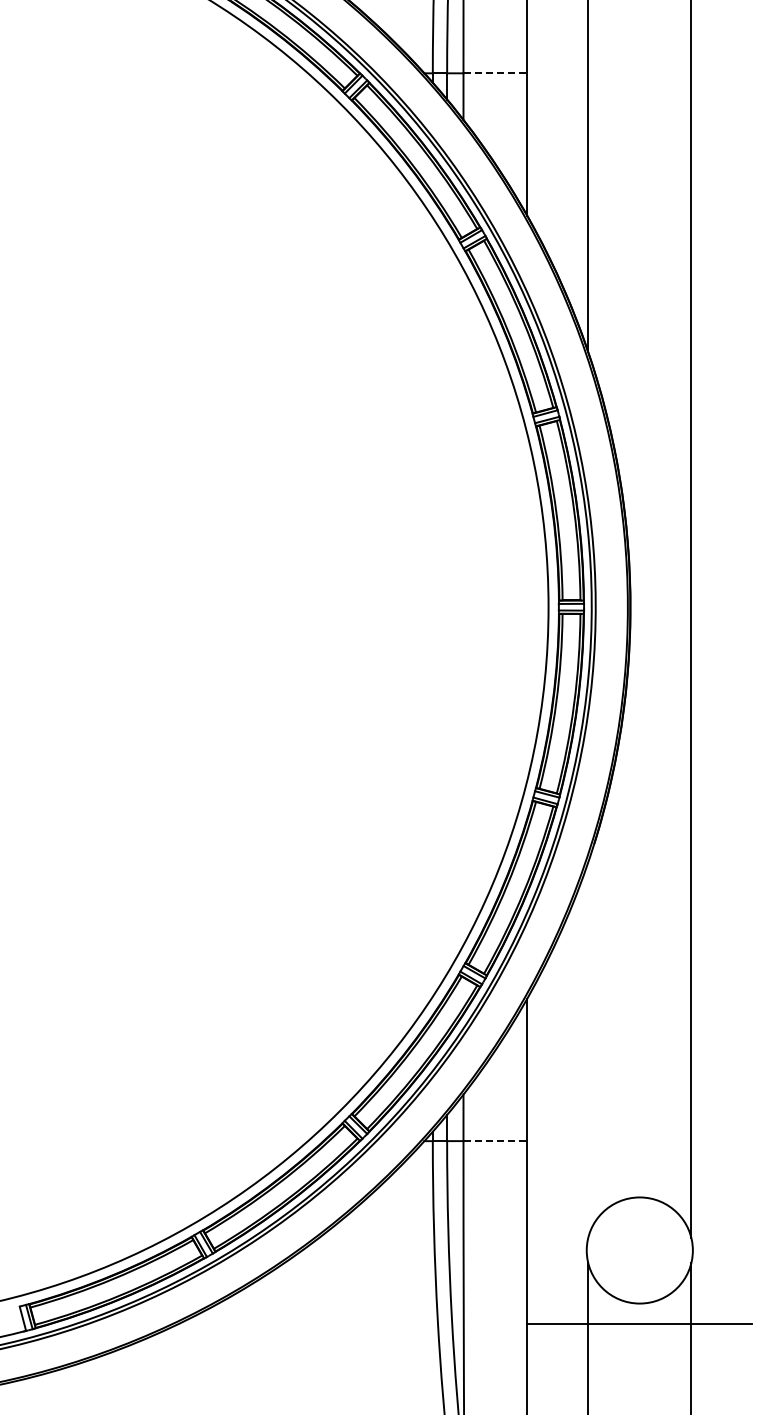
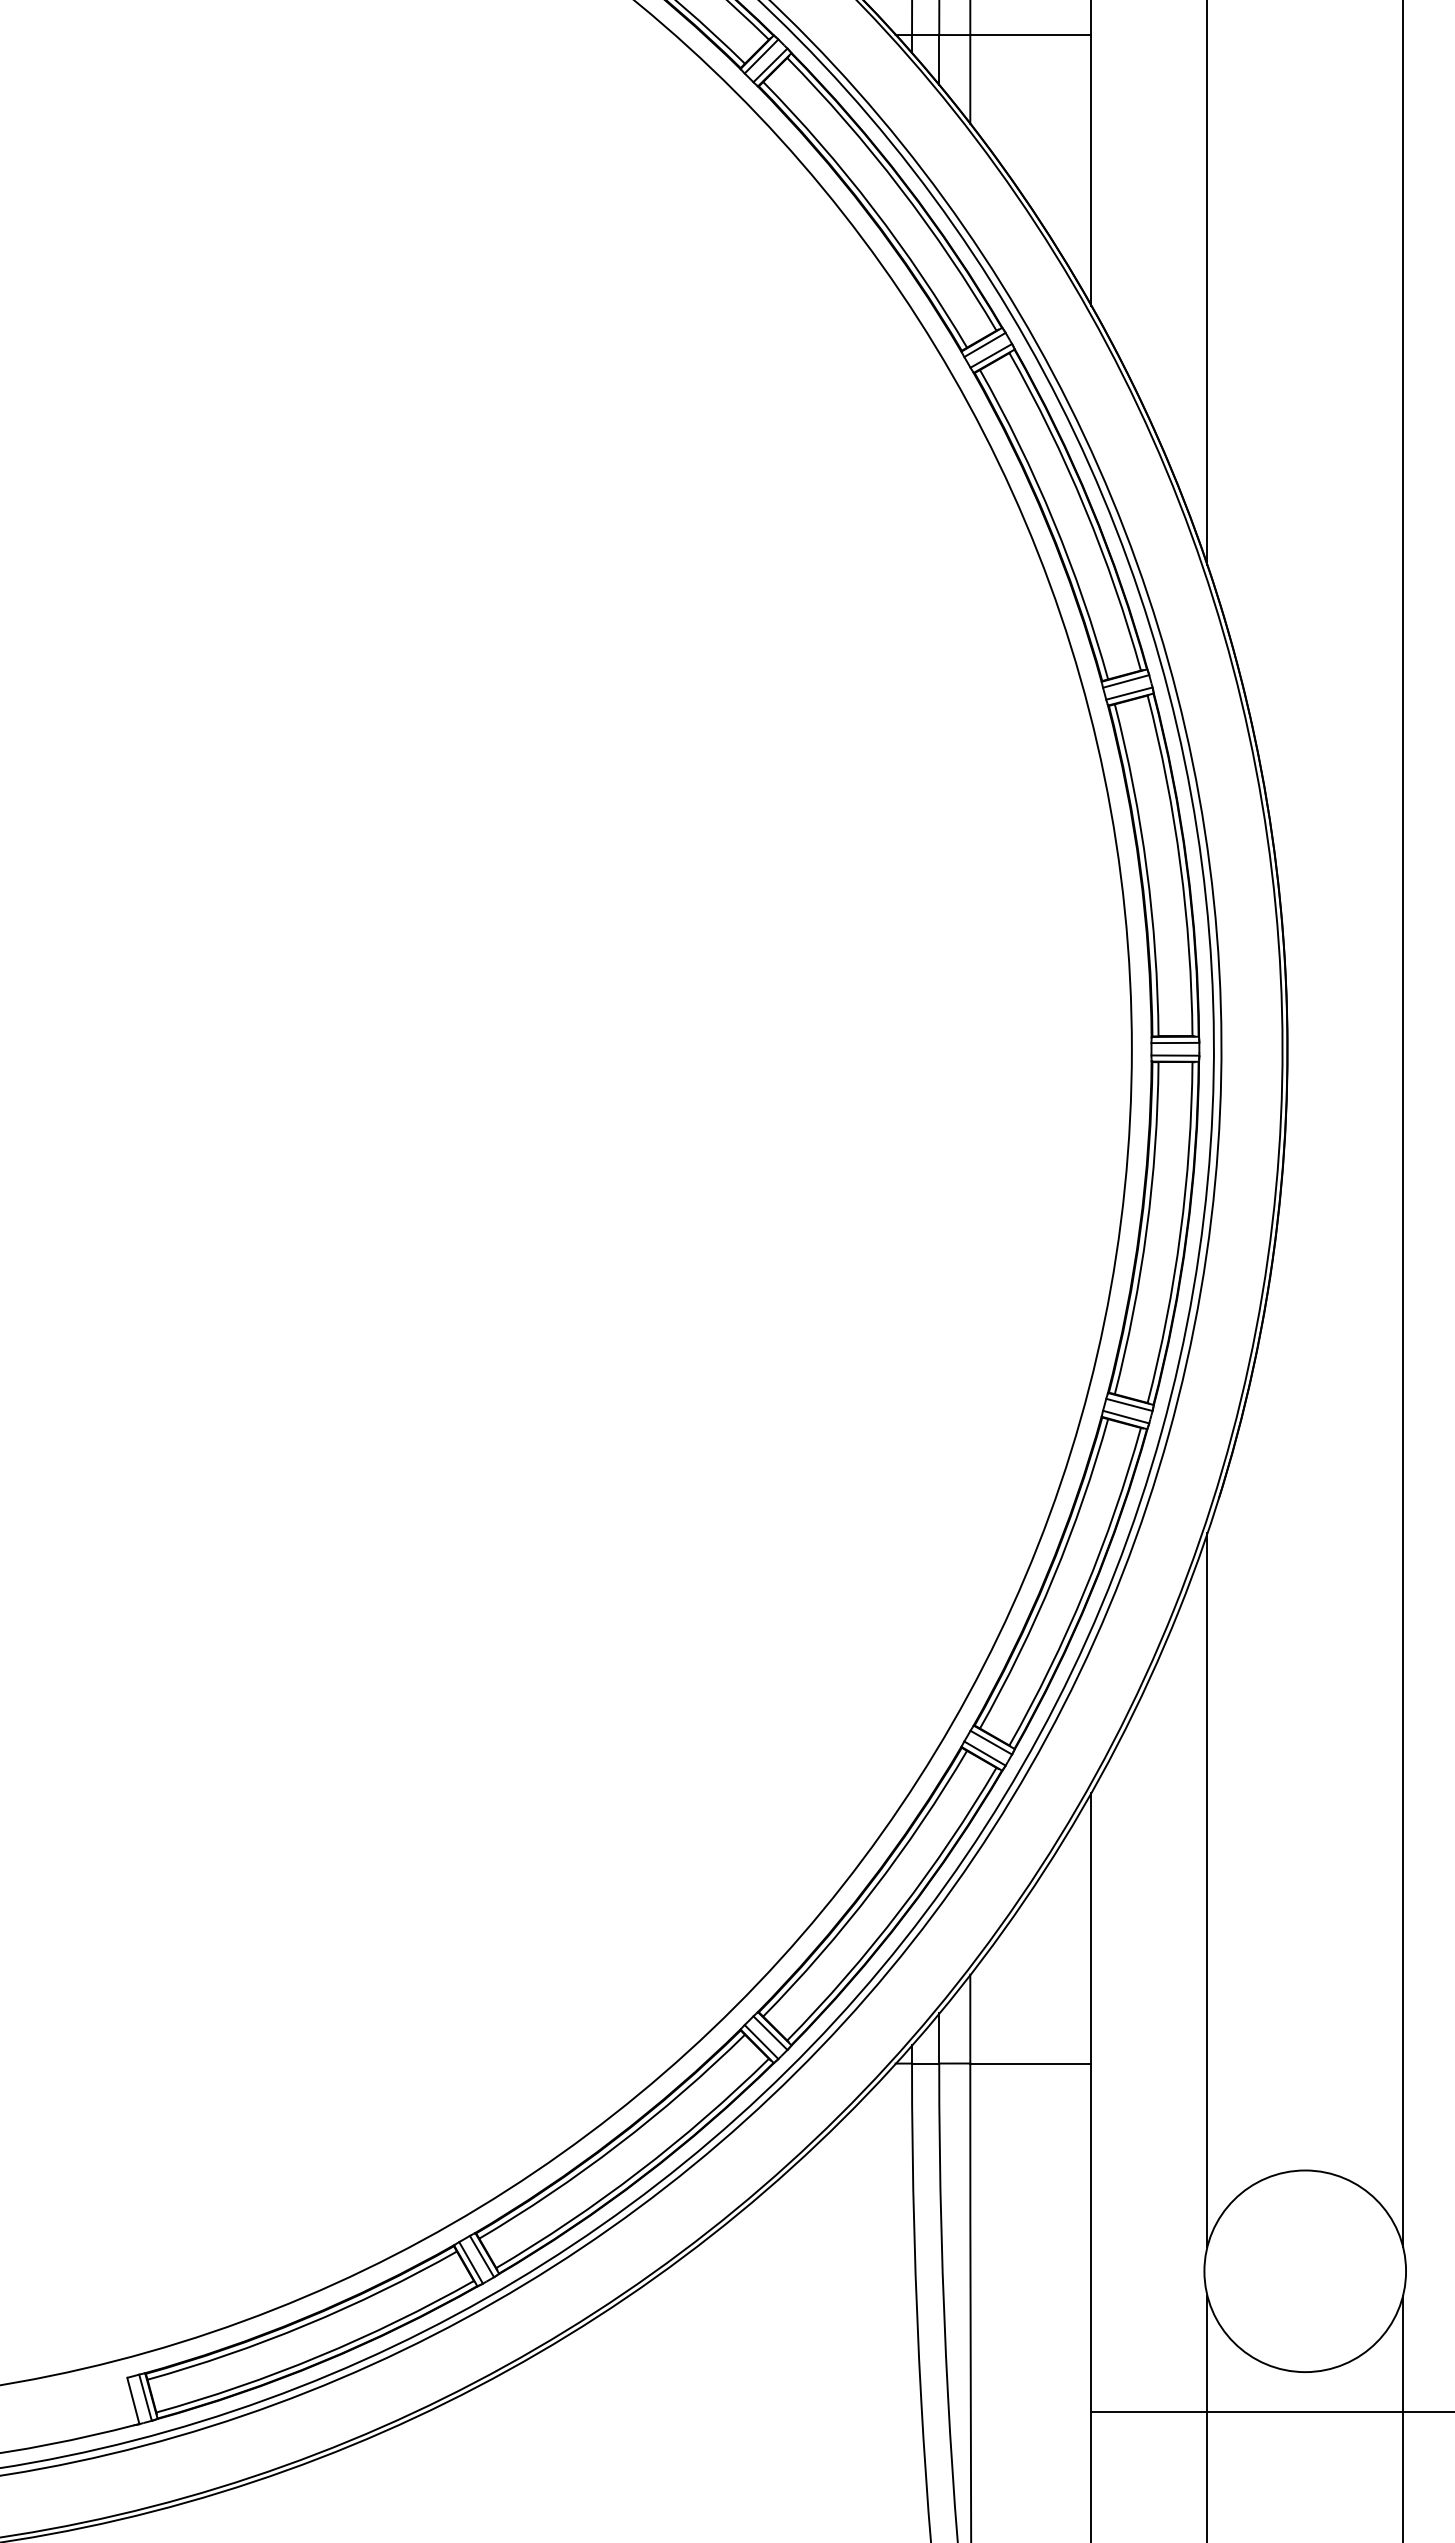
line: (495, 73) -> (1031, 35), dashed -> solid
line: (588, 1049) -> (1207, 1889), added
line: (495, 1141) -> (1031, 2064), dashed -> solid

